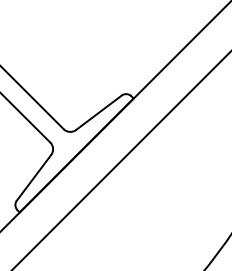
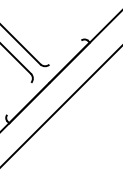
line: (98, 112) -> (64, 52), removed
line: (33, 177) -> (18, 98), removed

